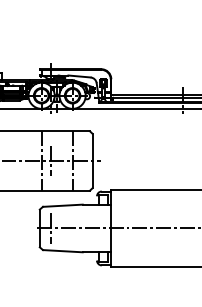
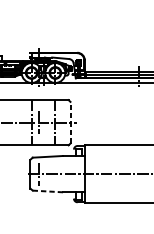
line: (92, 160) -> (70, 122), solid -> dashed
line: (62, 251) -> (47, 191), solid -> dashed

